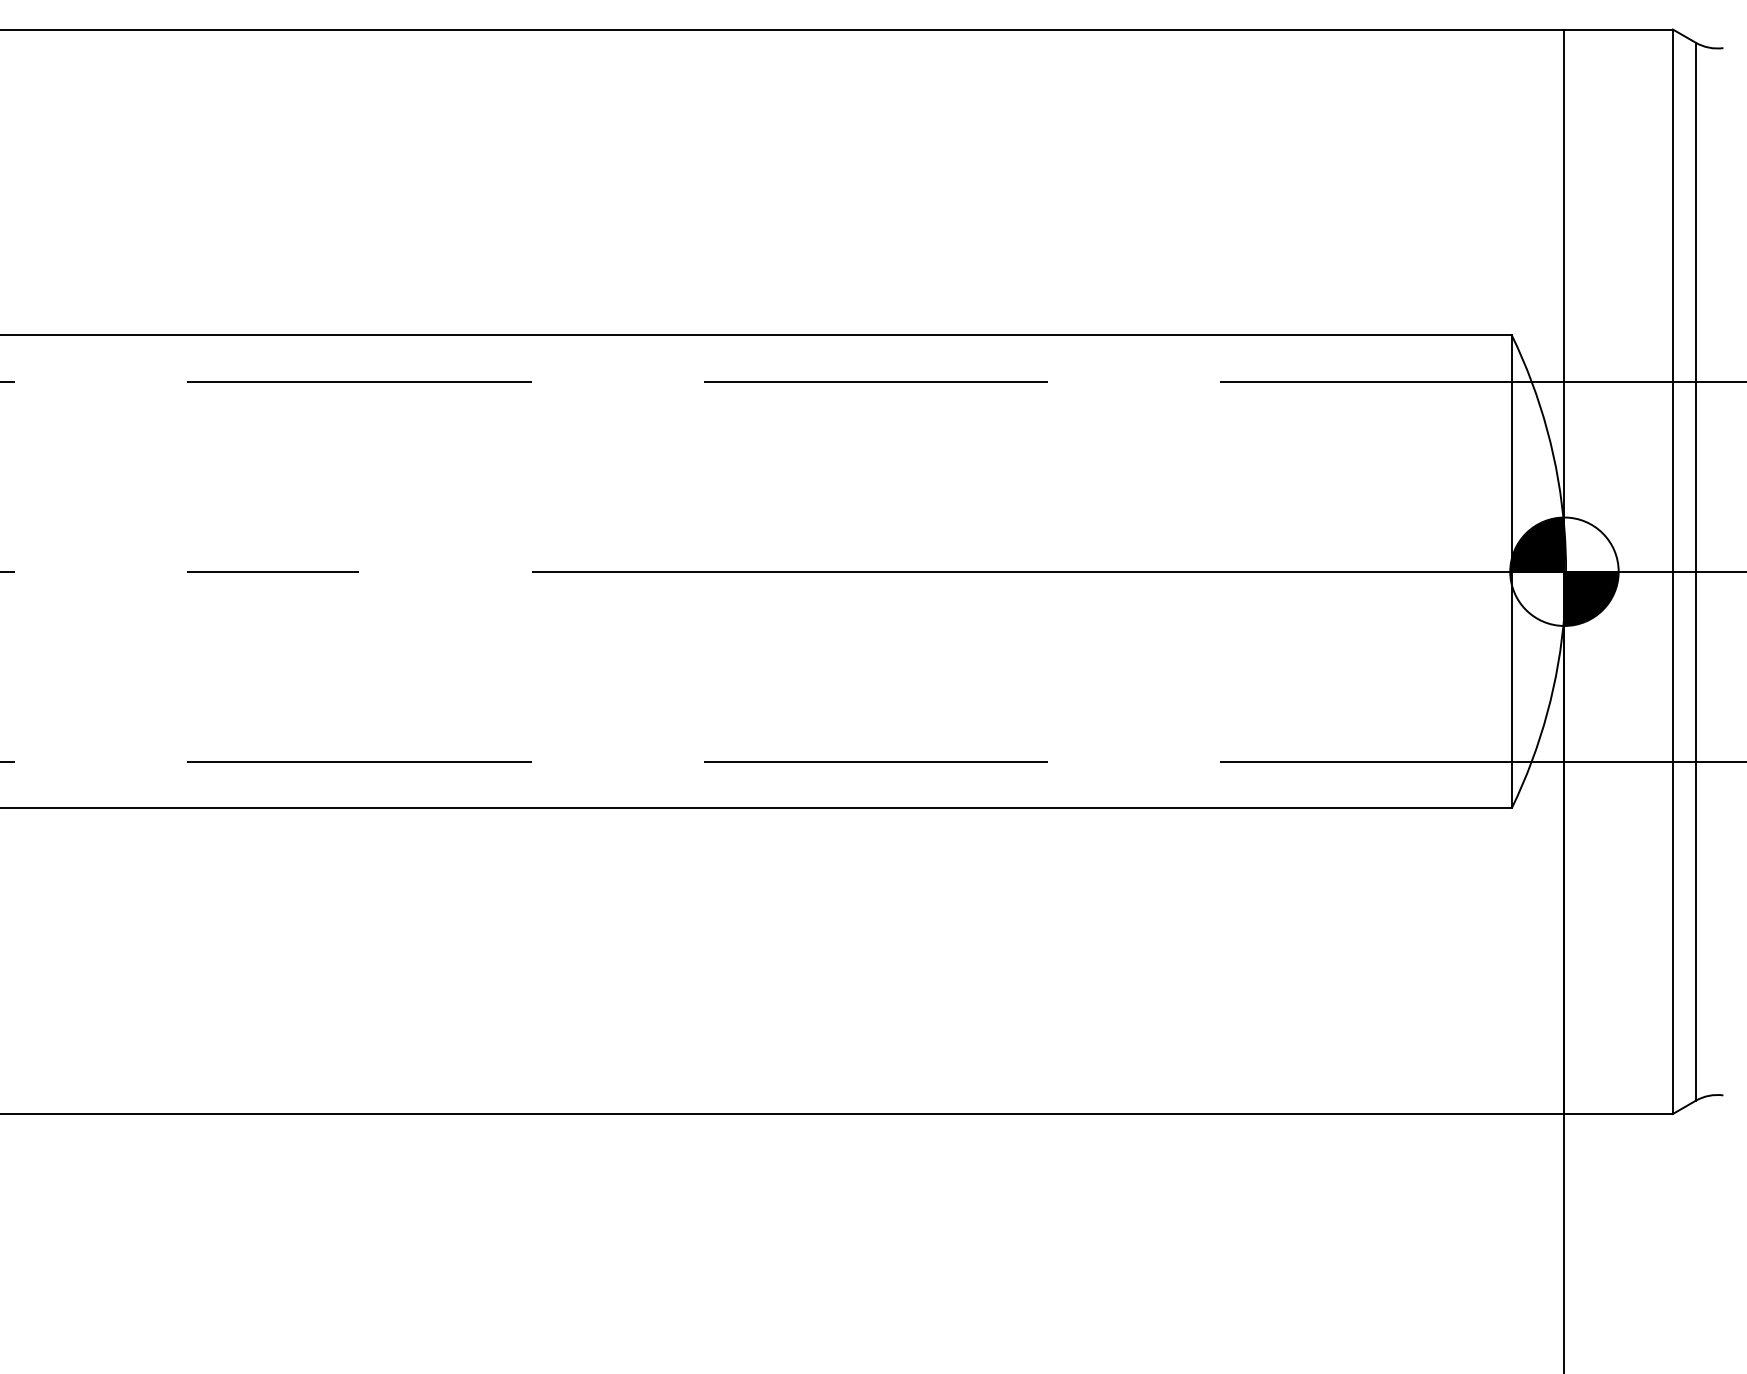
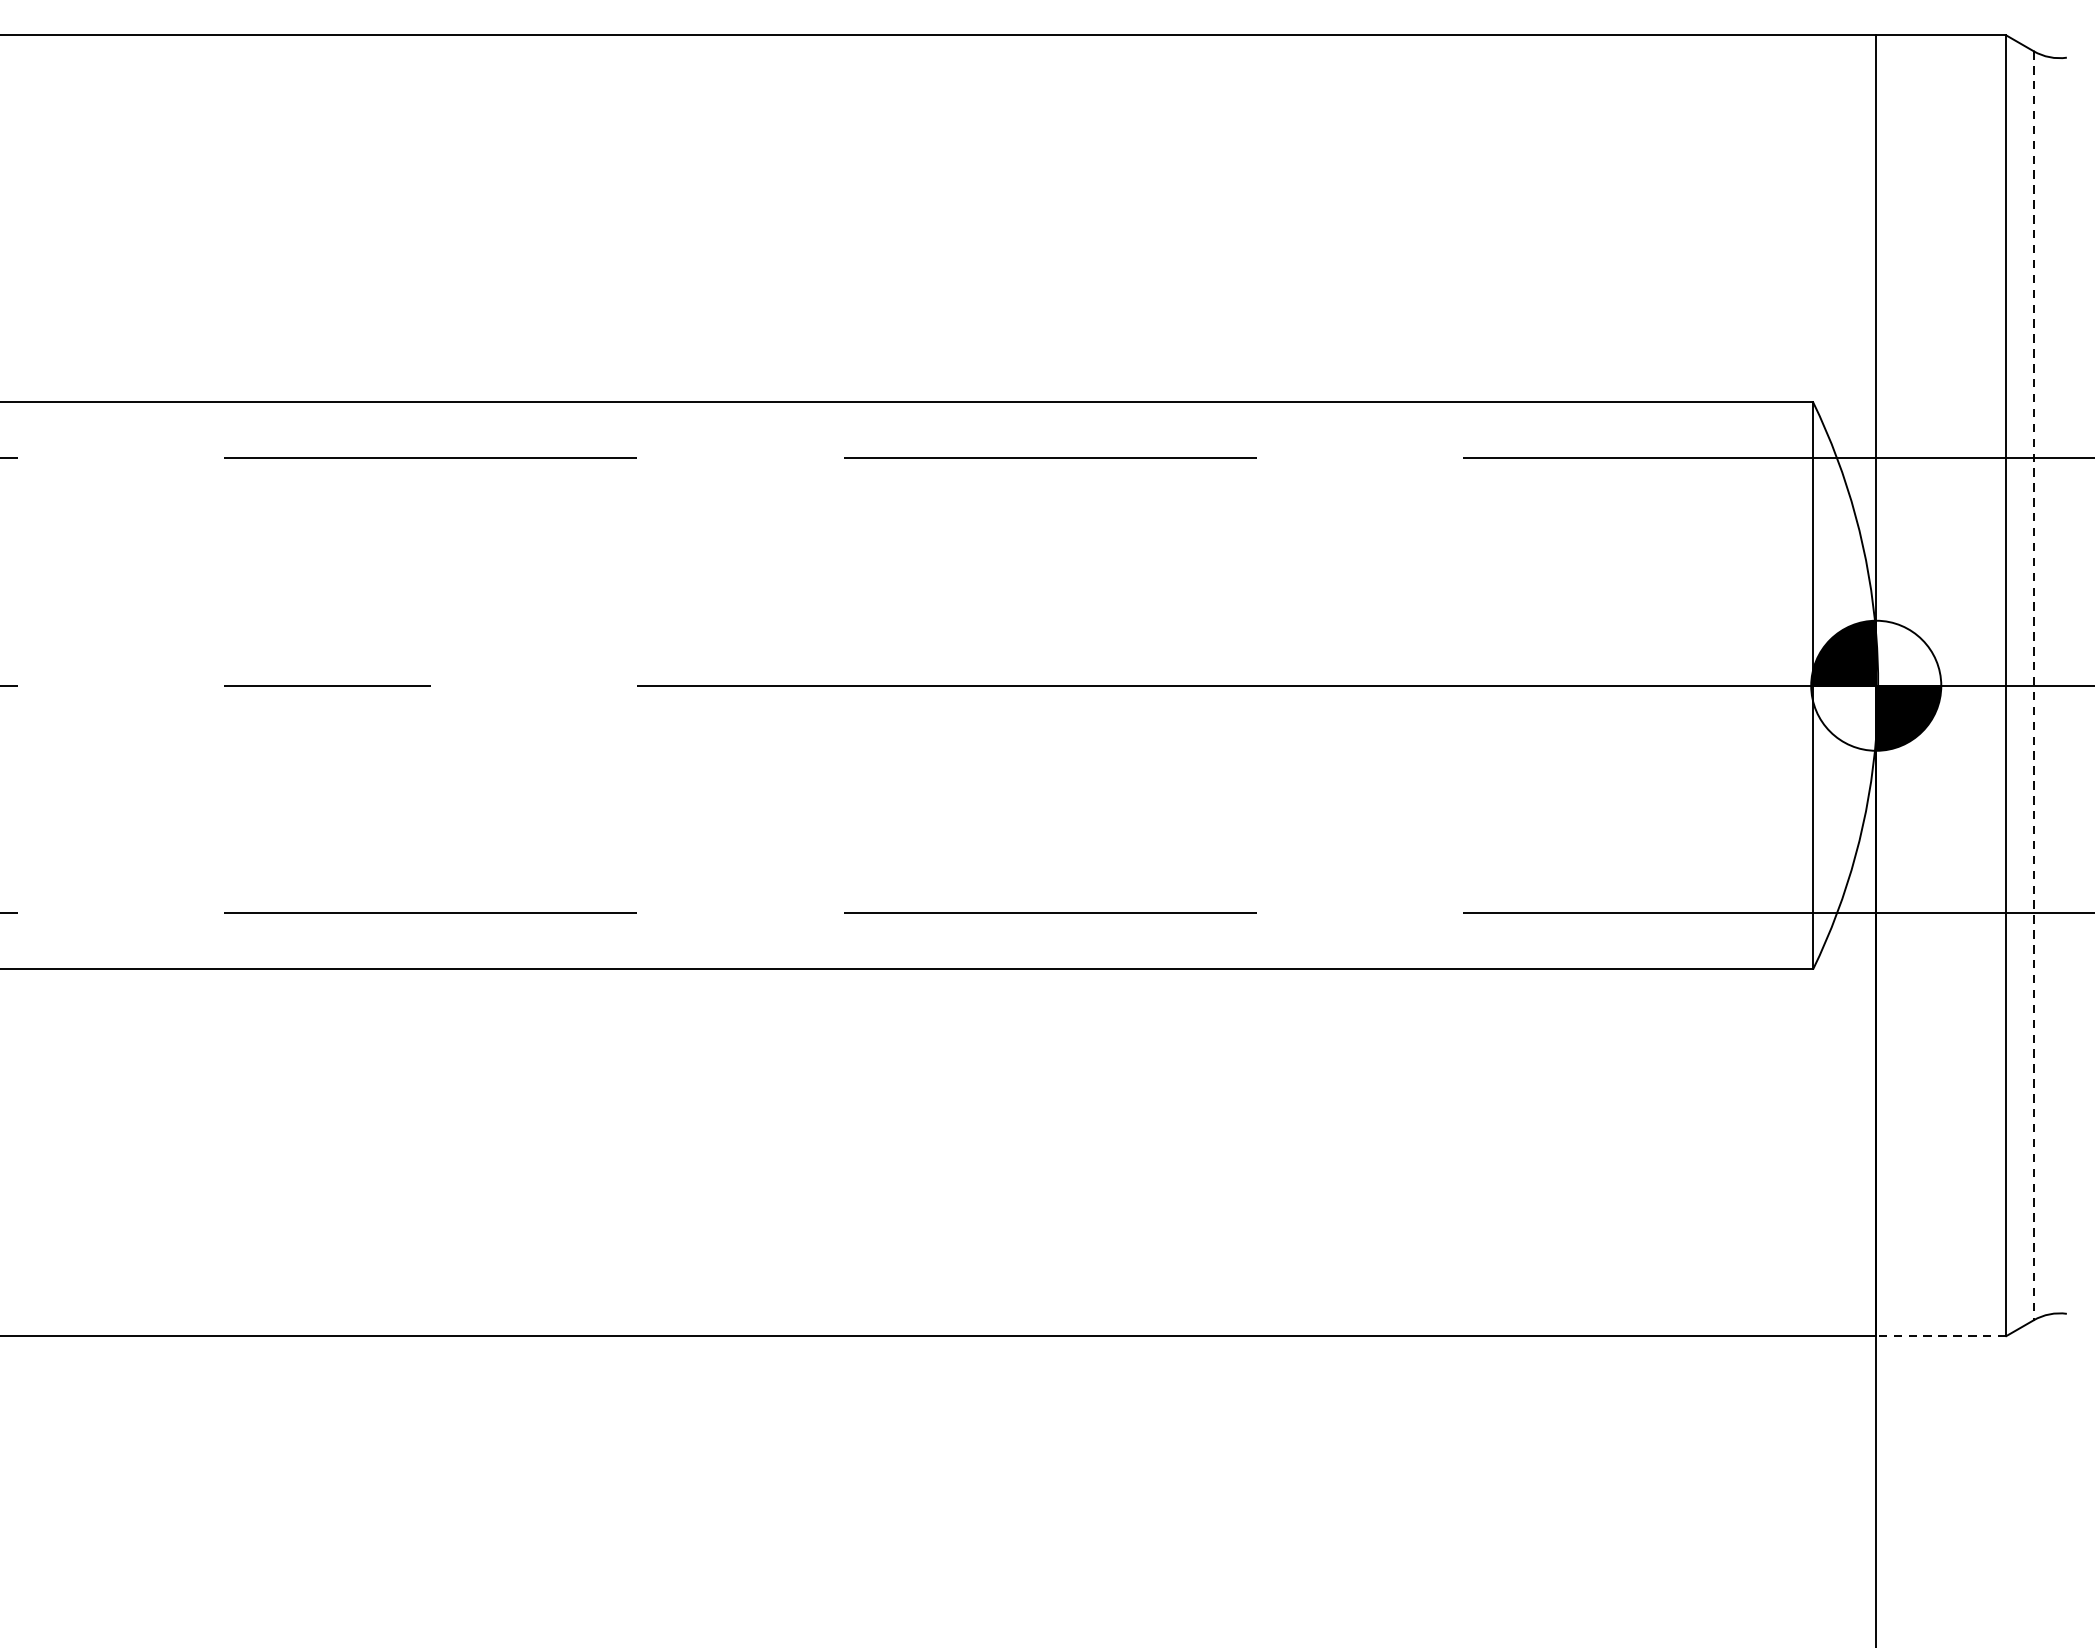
line: (1695, 572) -> (2033, 686), solid -> dashed
line: (1618, 1113) -> (1941, 1335), solid -> dashed

